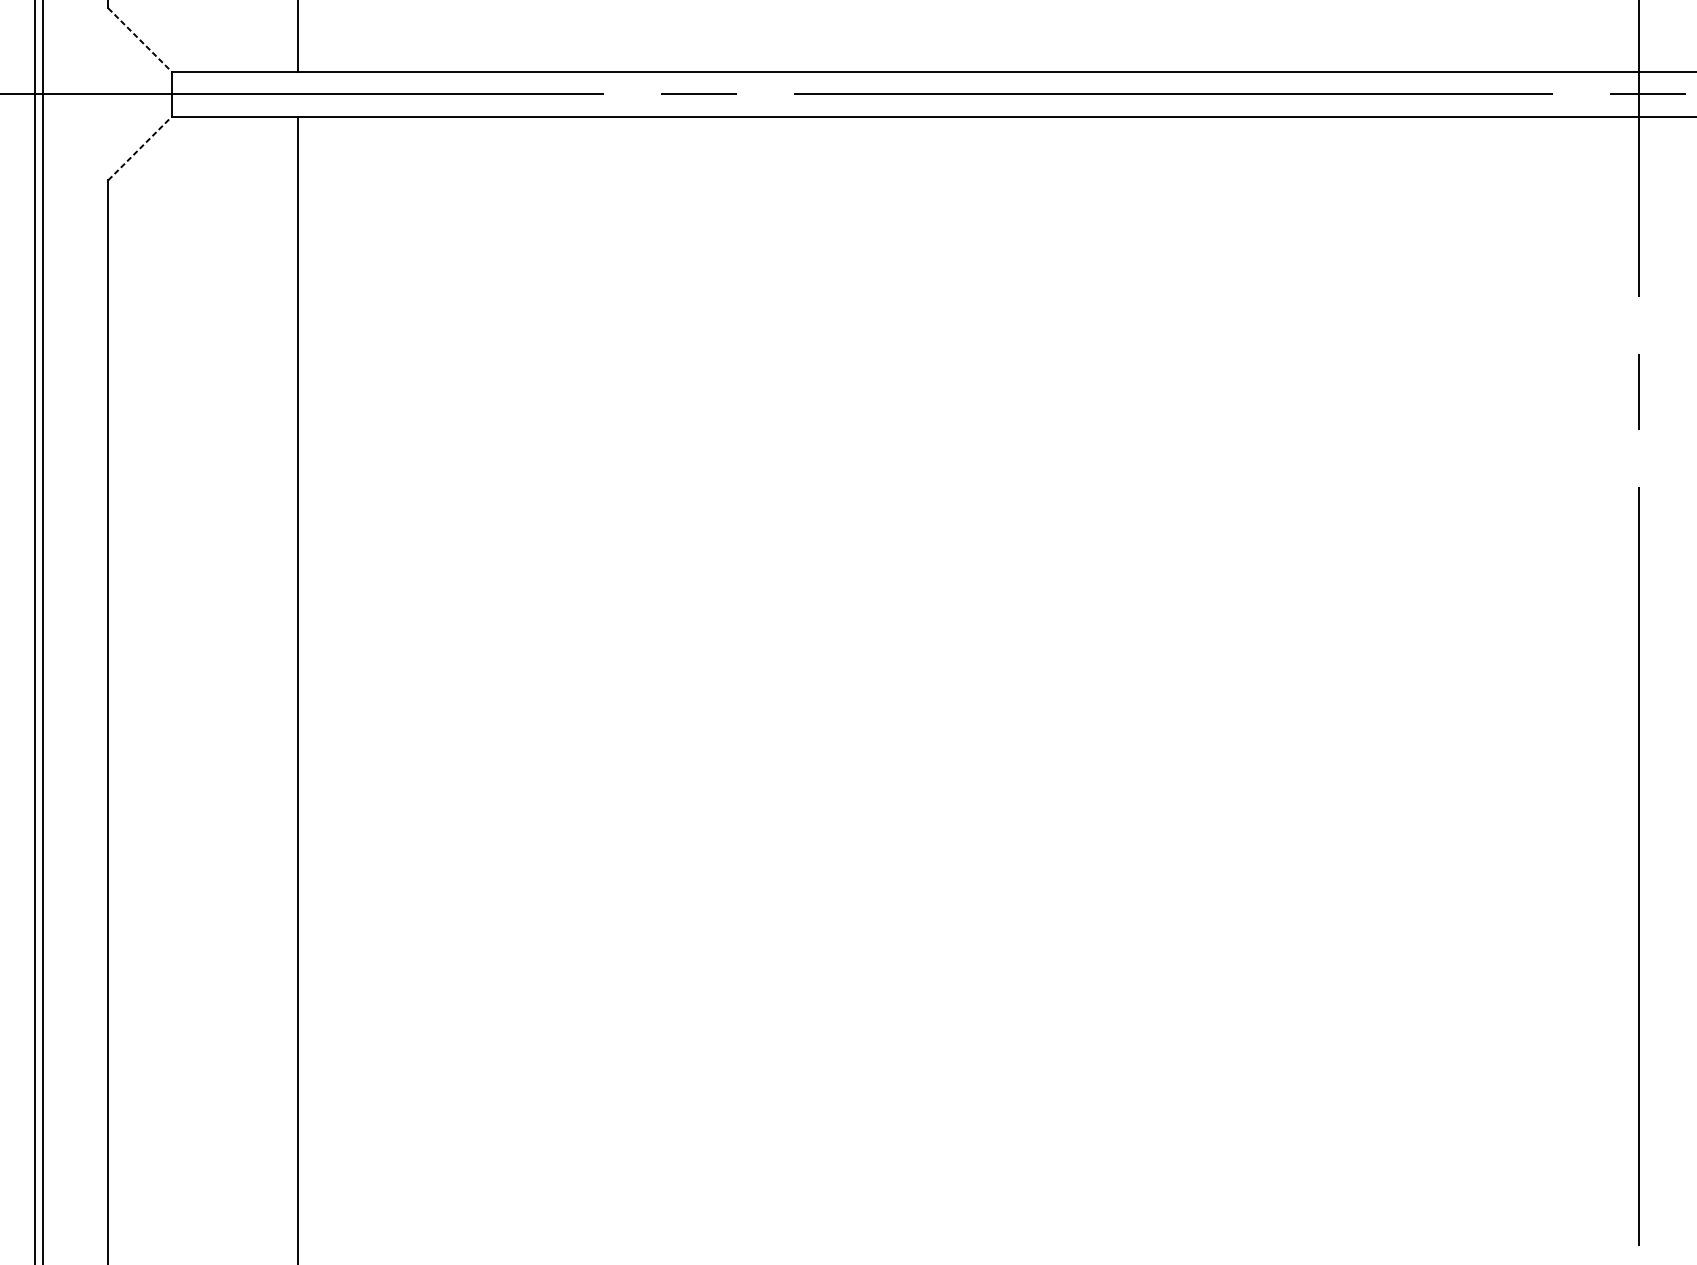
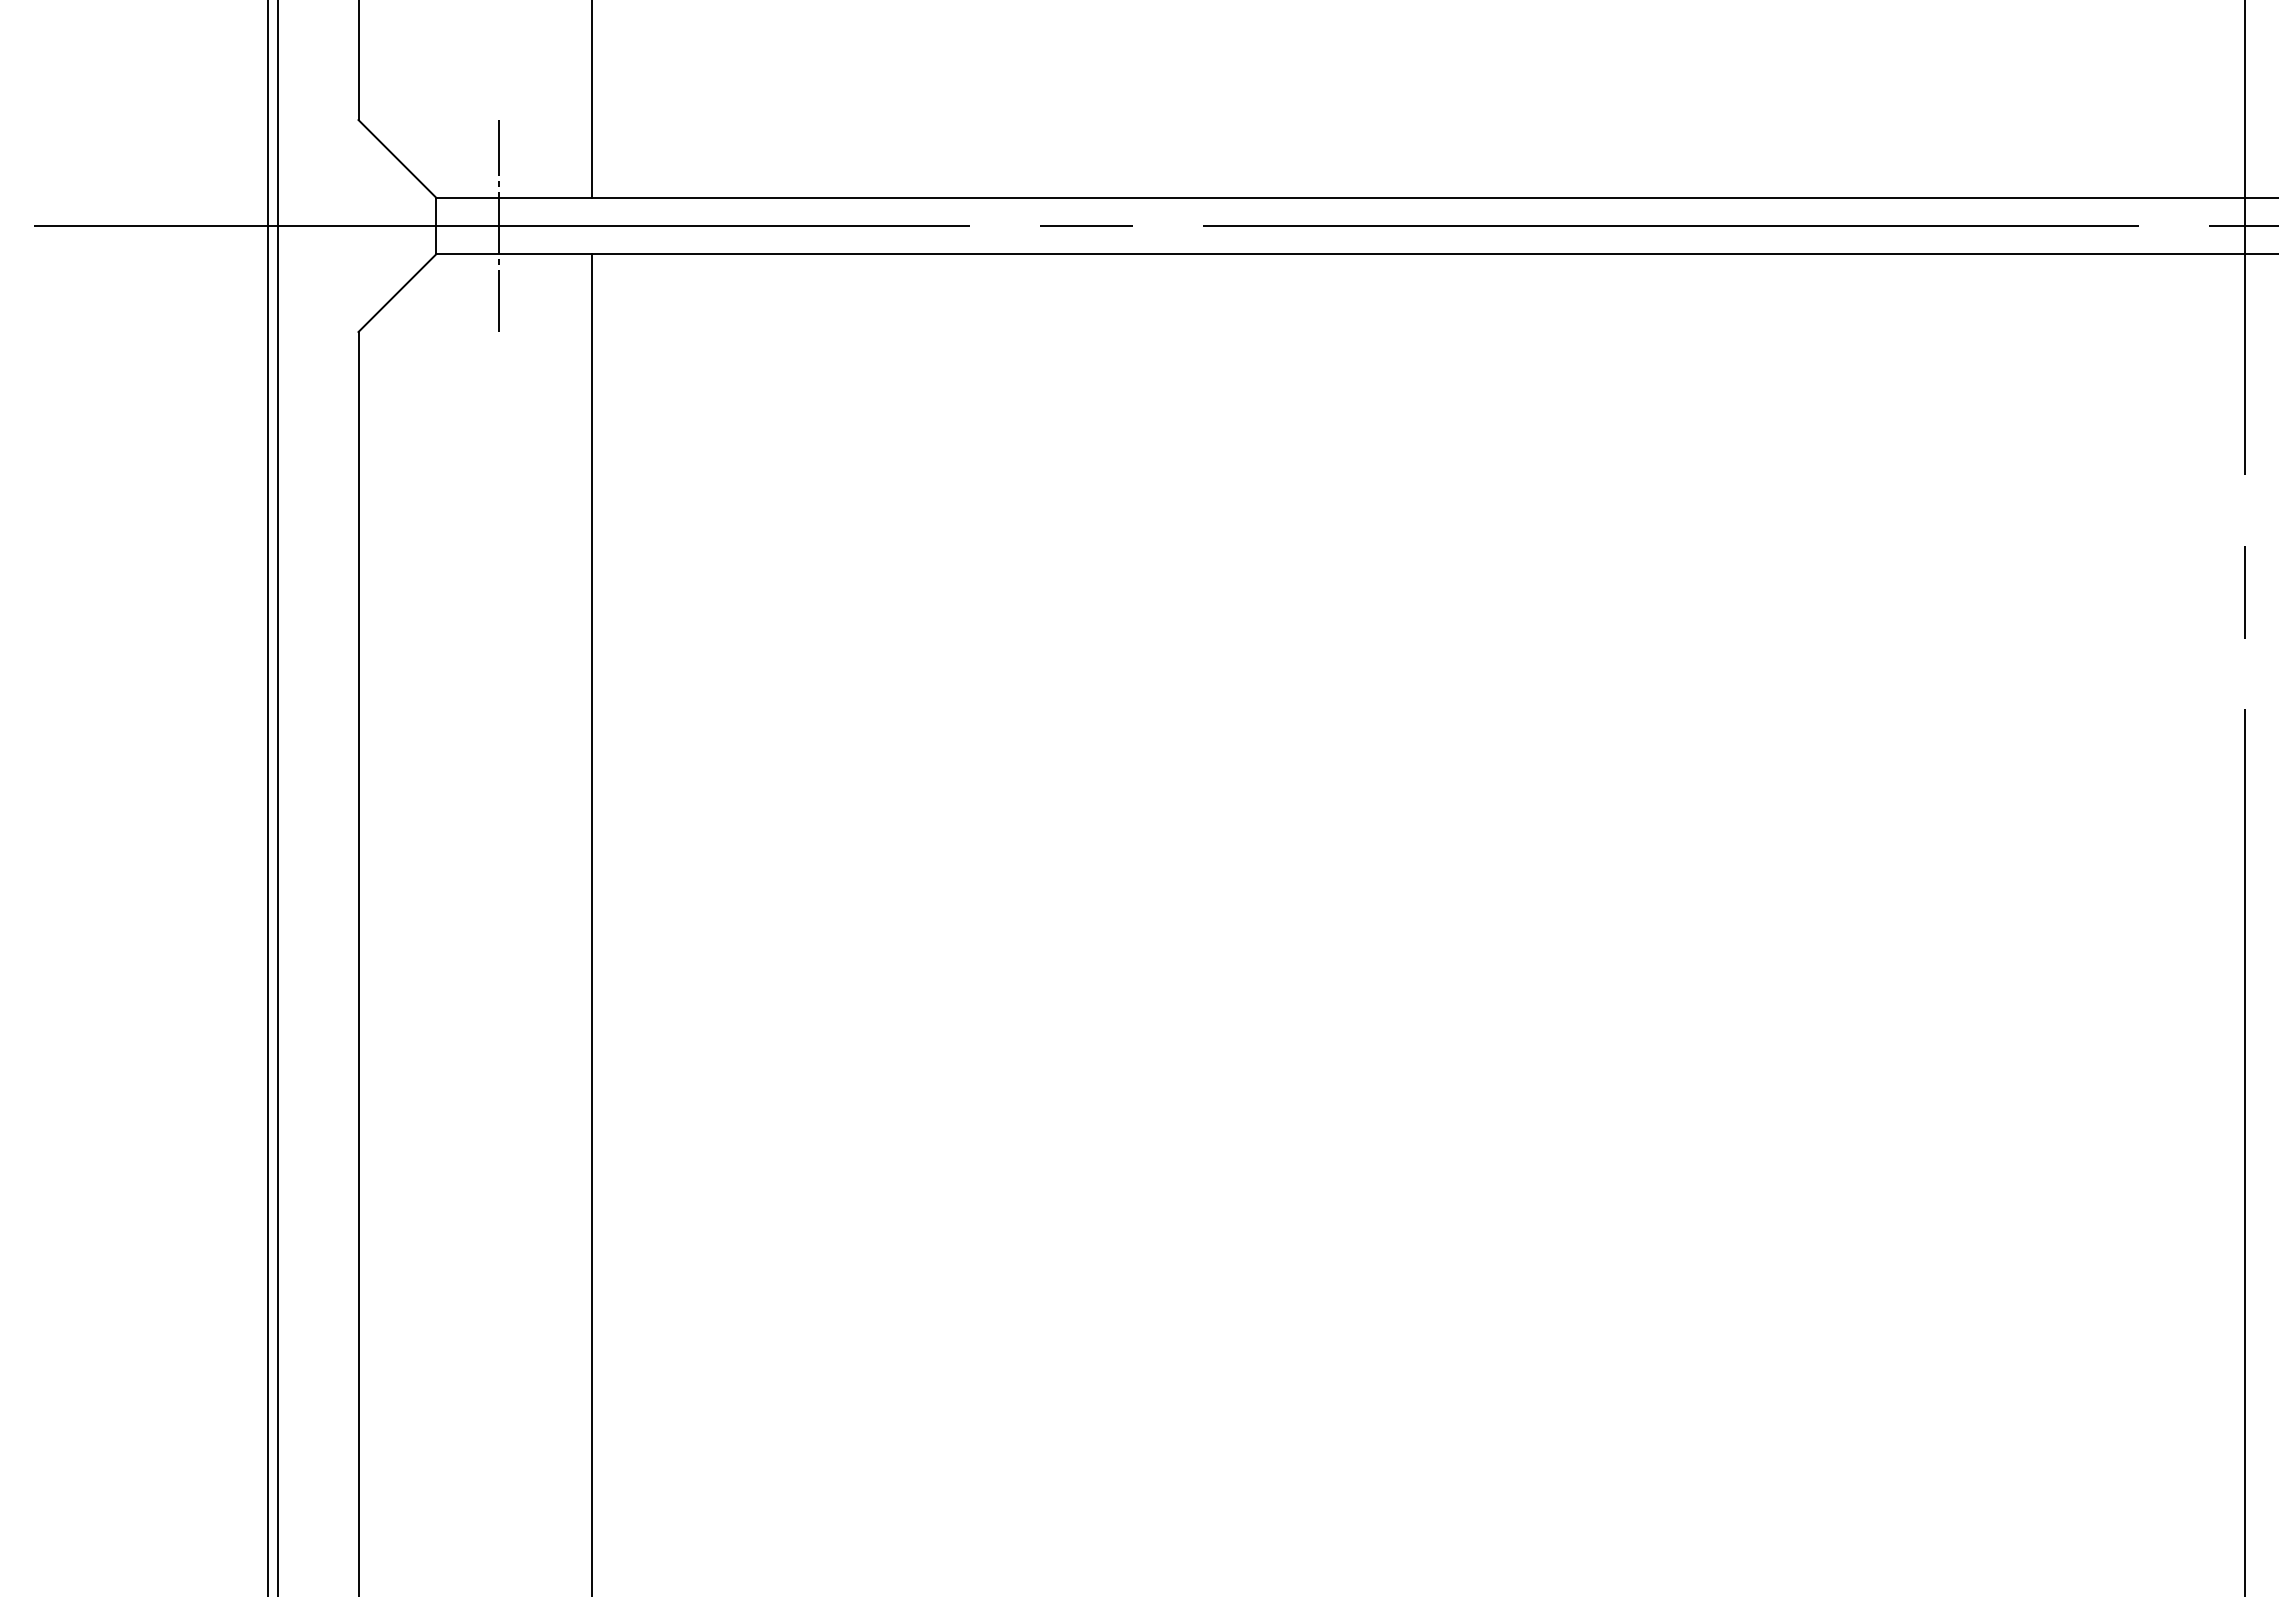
line: (139, 40) -> (397, 159), dashed -> solid
line: (221, 94) -> (498, 226), added
line: (139, 148) -> (397, 292), dashed -> solid

